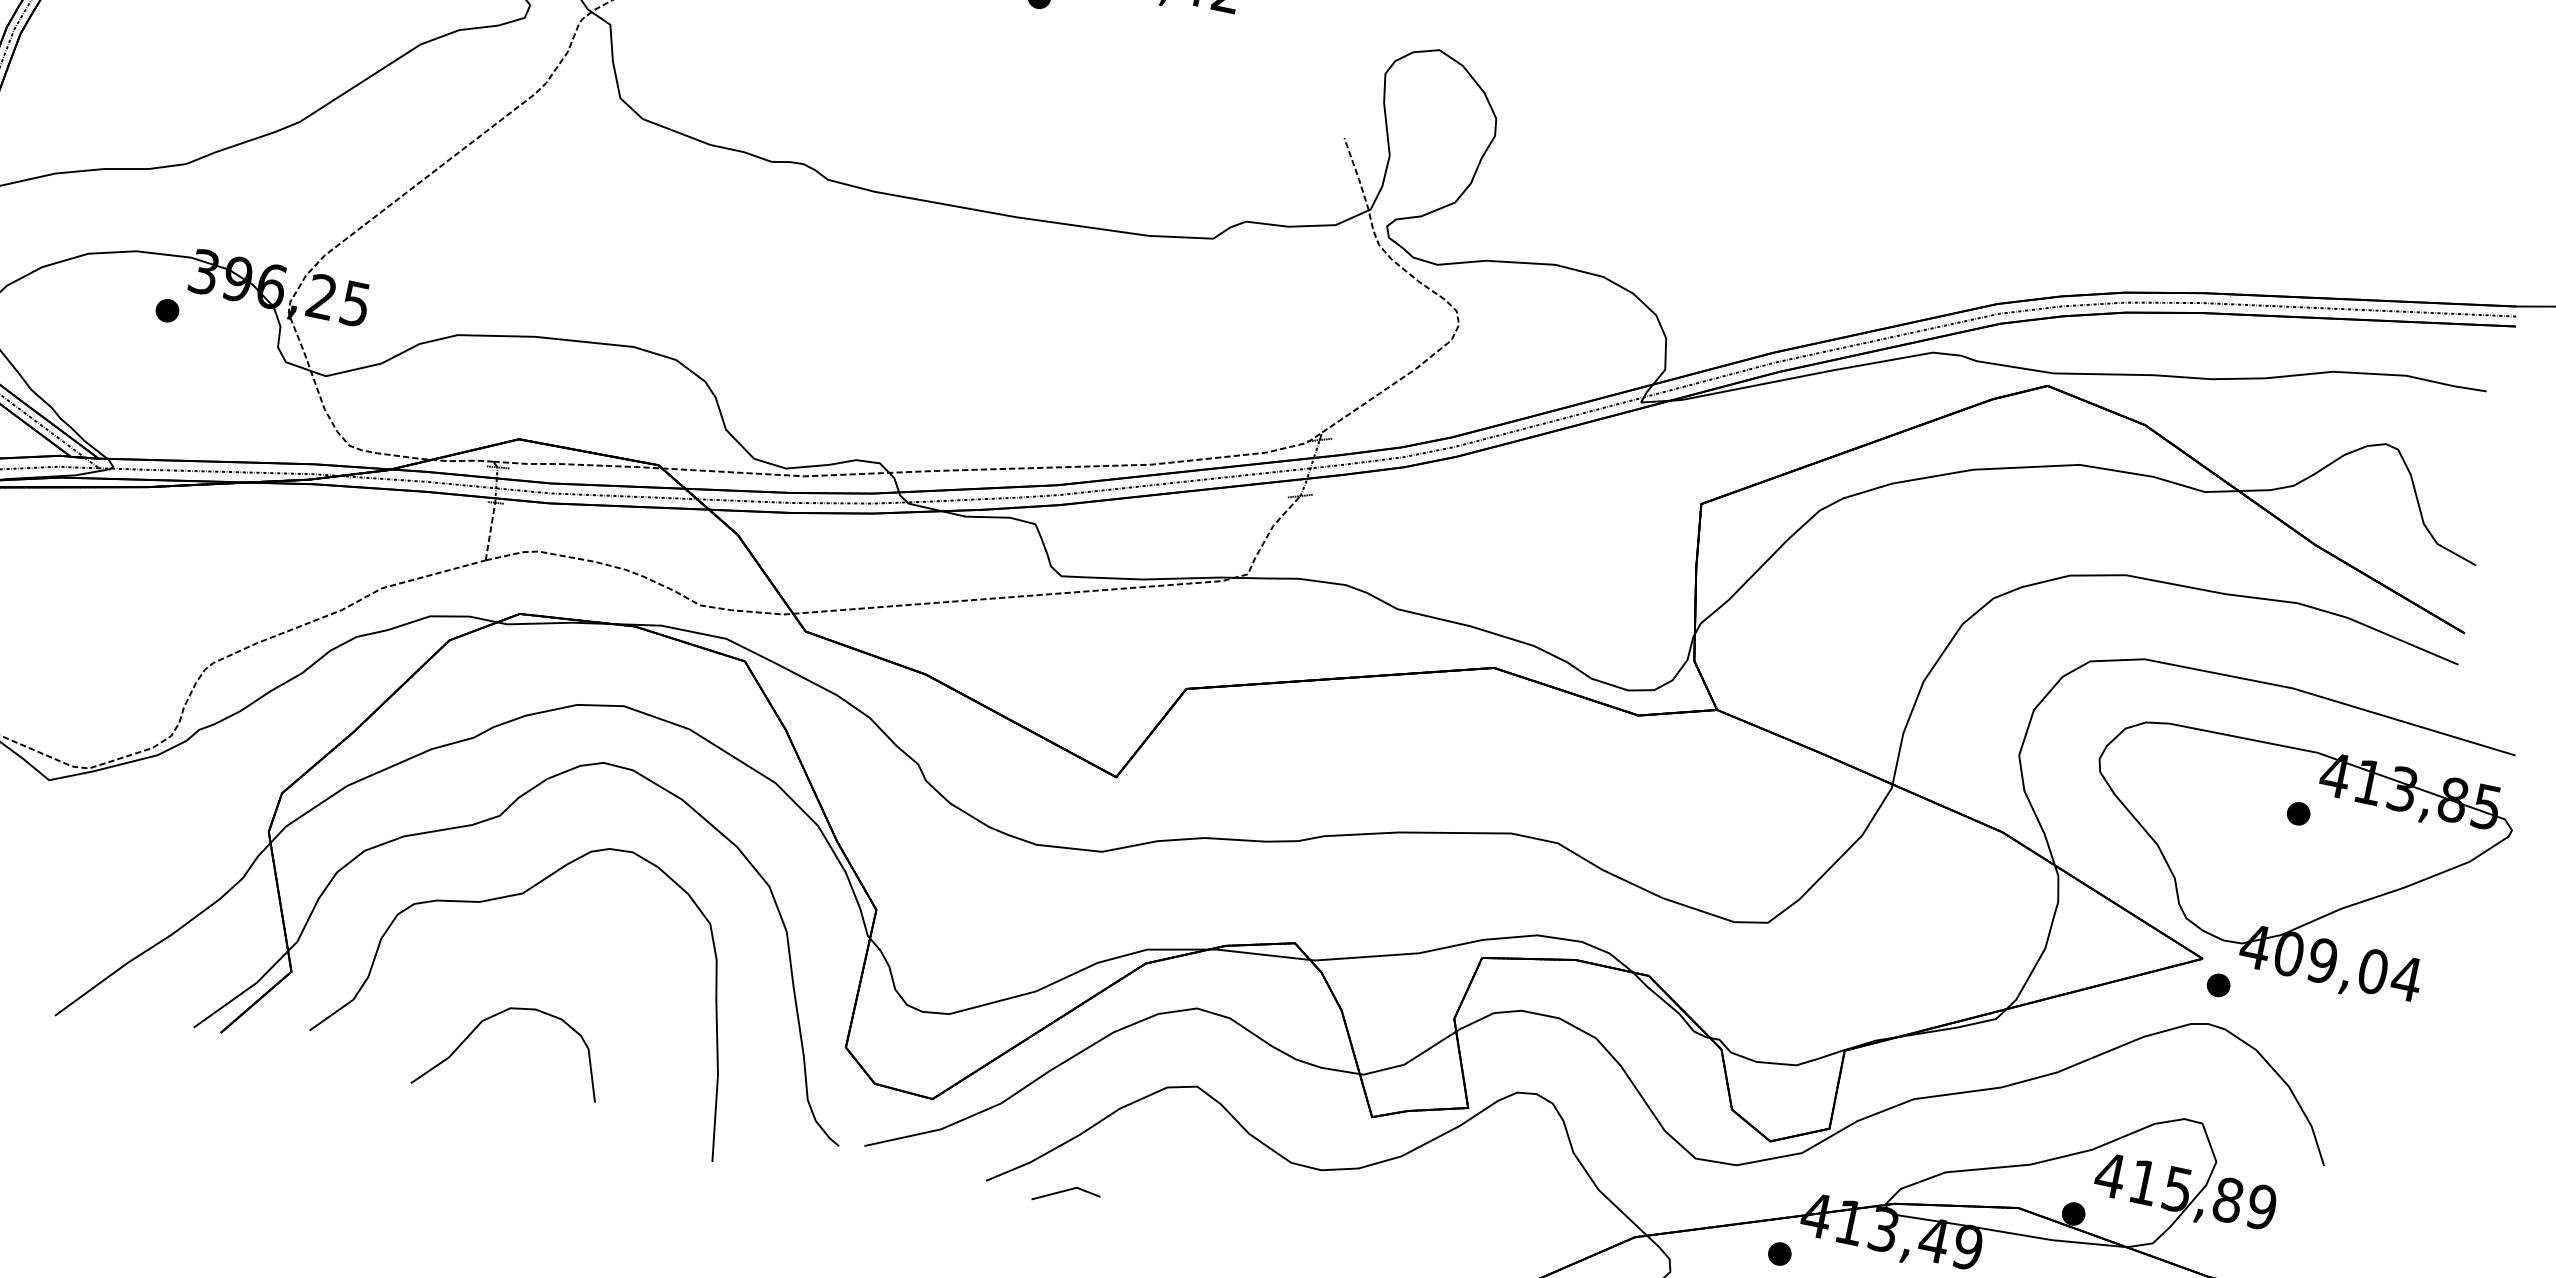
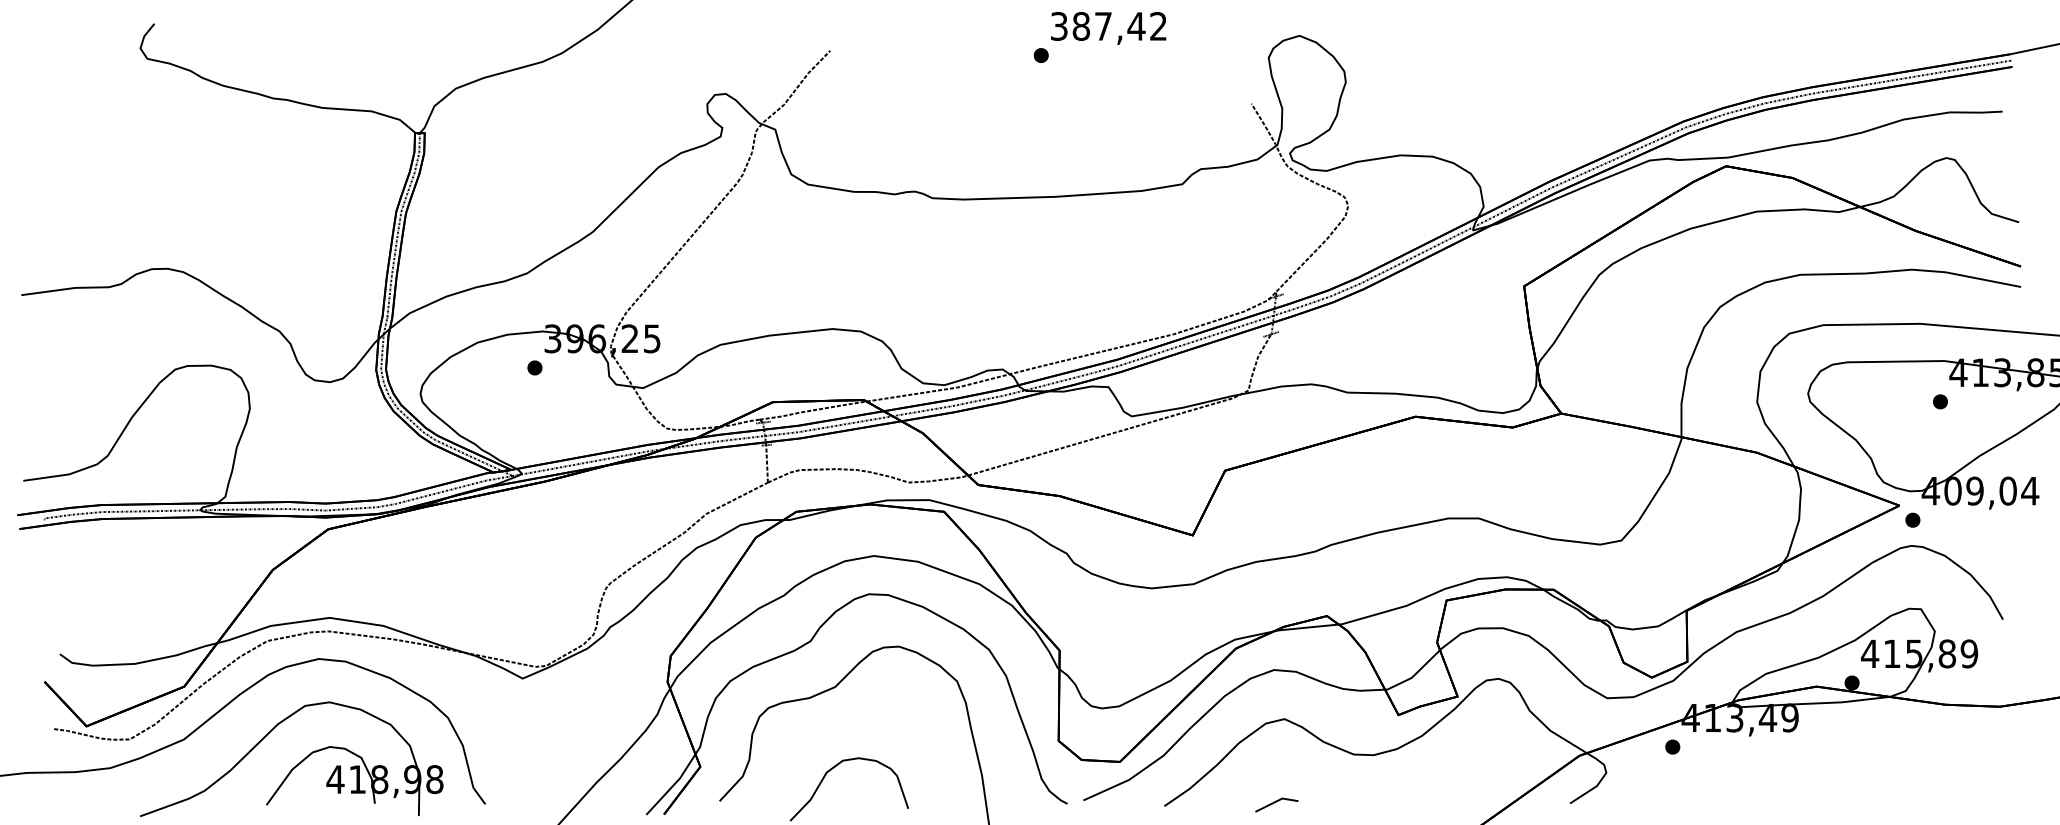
line: (1066, 1191) -> (1276, 802), moved

